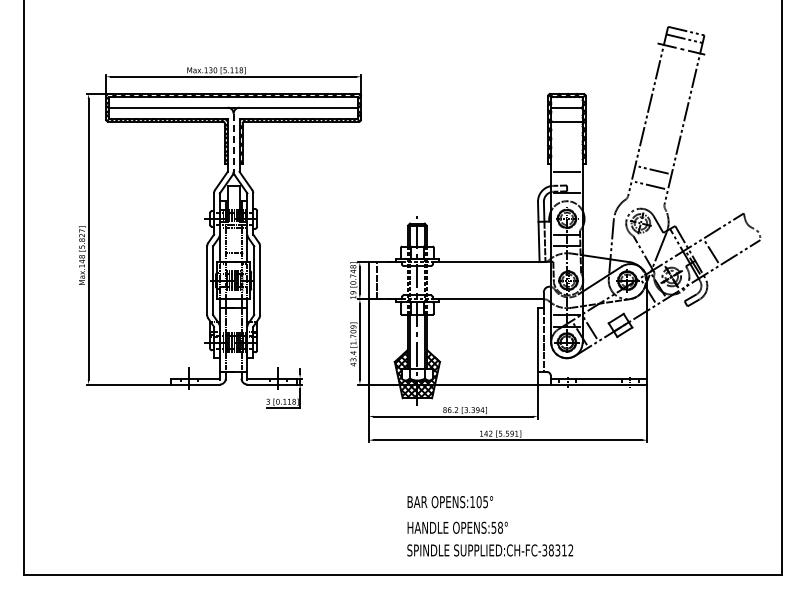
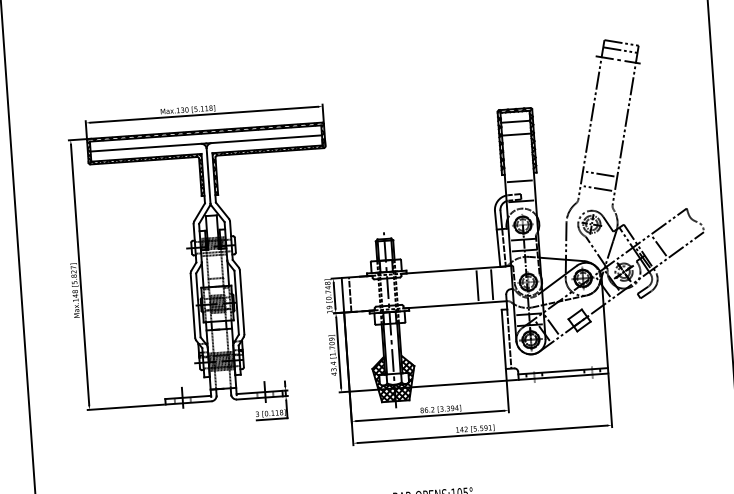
line: (233, 143) -> (208, 176), dashed -> solid
line: (513, 280) -> (477, 285), added
line: (529, 280) -> (492, 284), added

